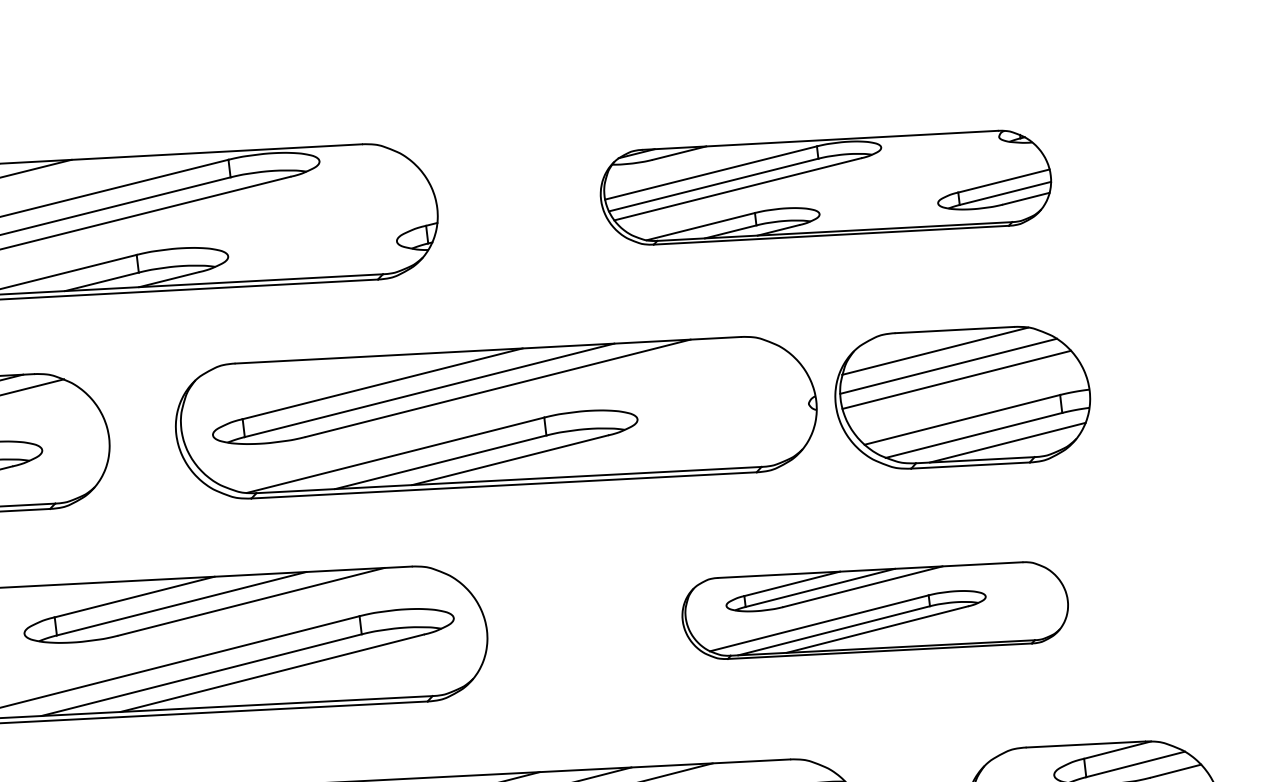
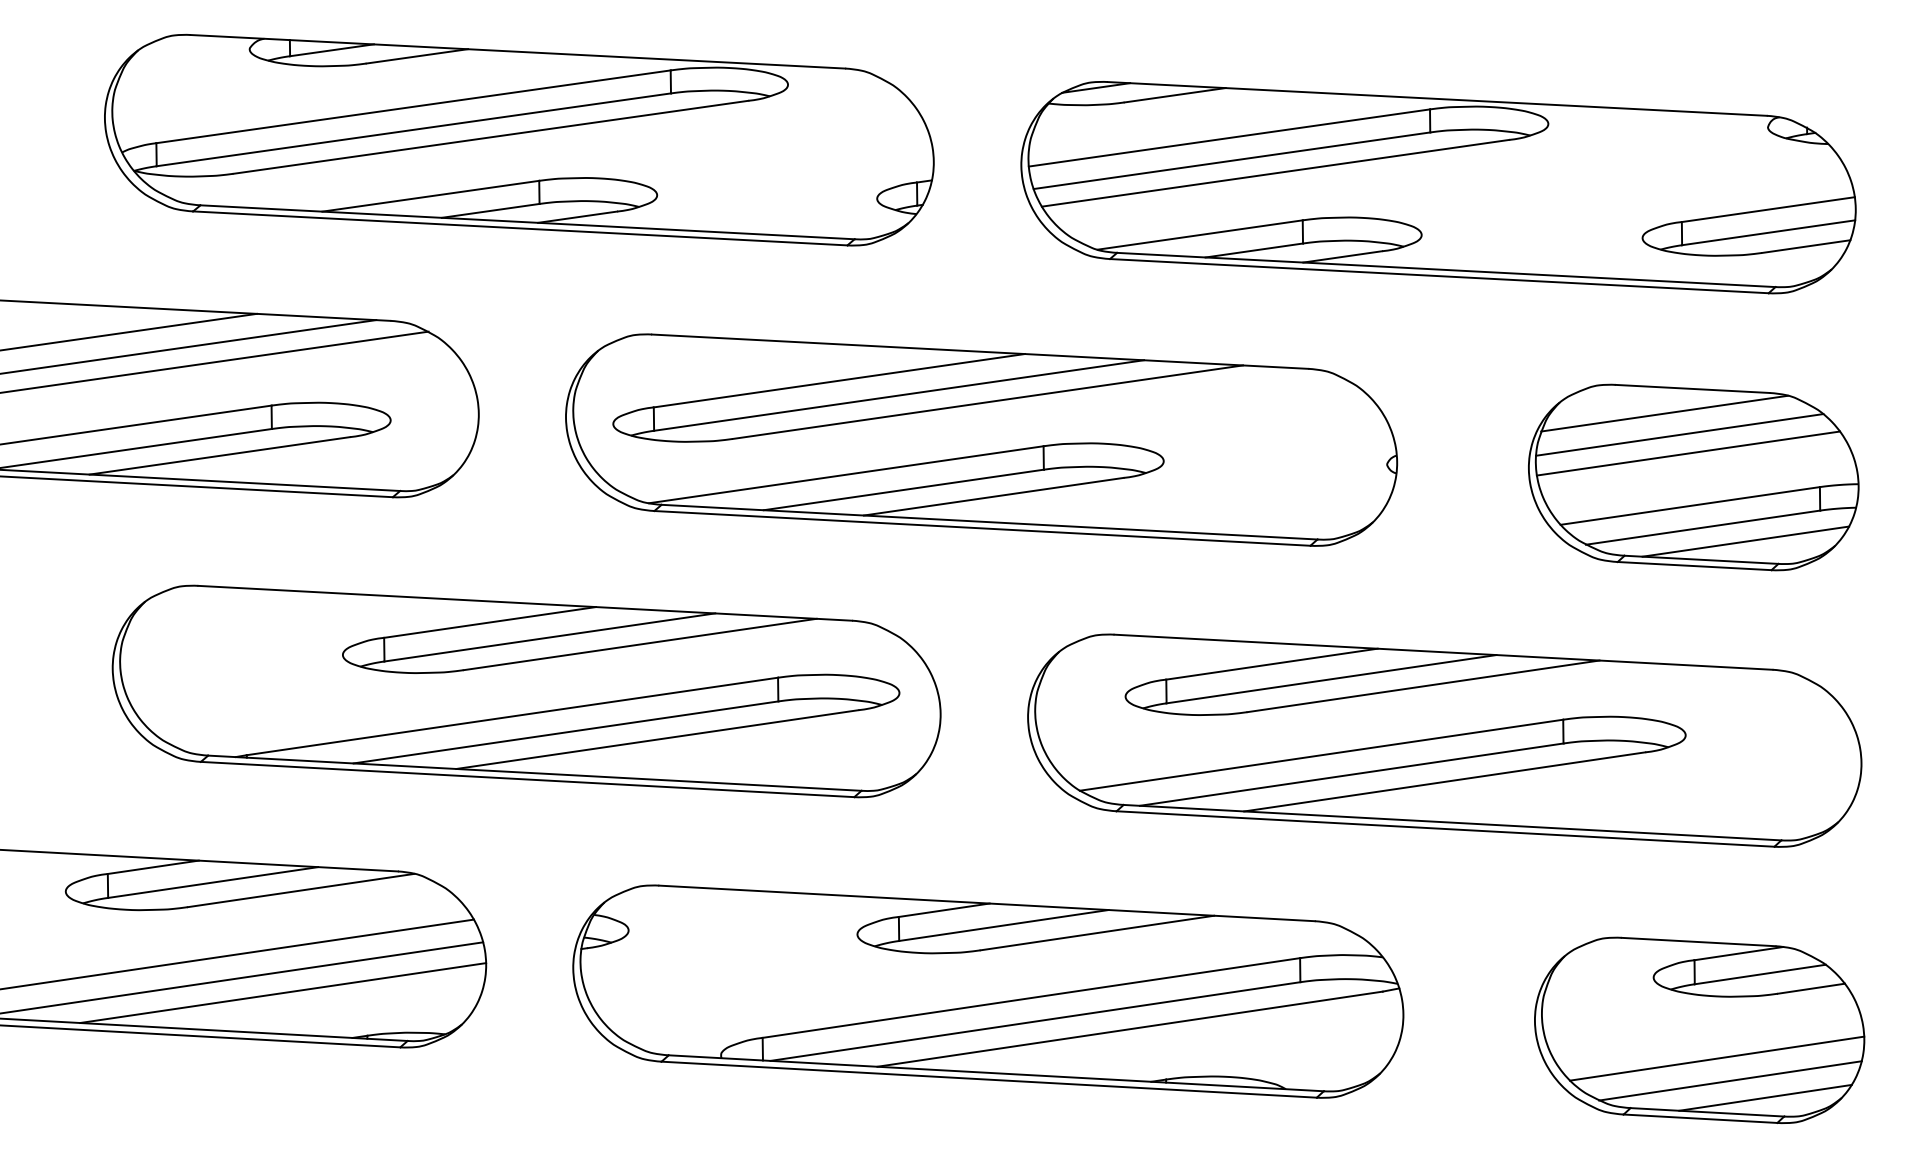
part: (825, 187) -> (1438, 187), size x1.43
part: (962, 397) -> (1693, 477), moved
part: (875, 610) -> (1444, 740), size x1.67

